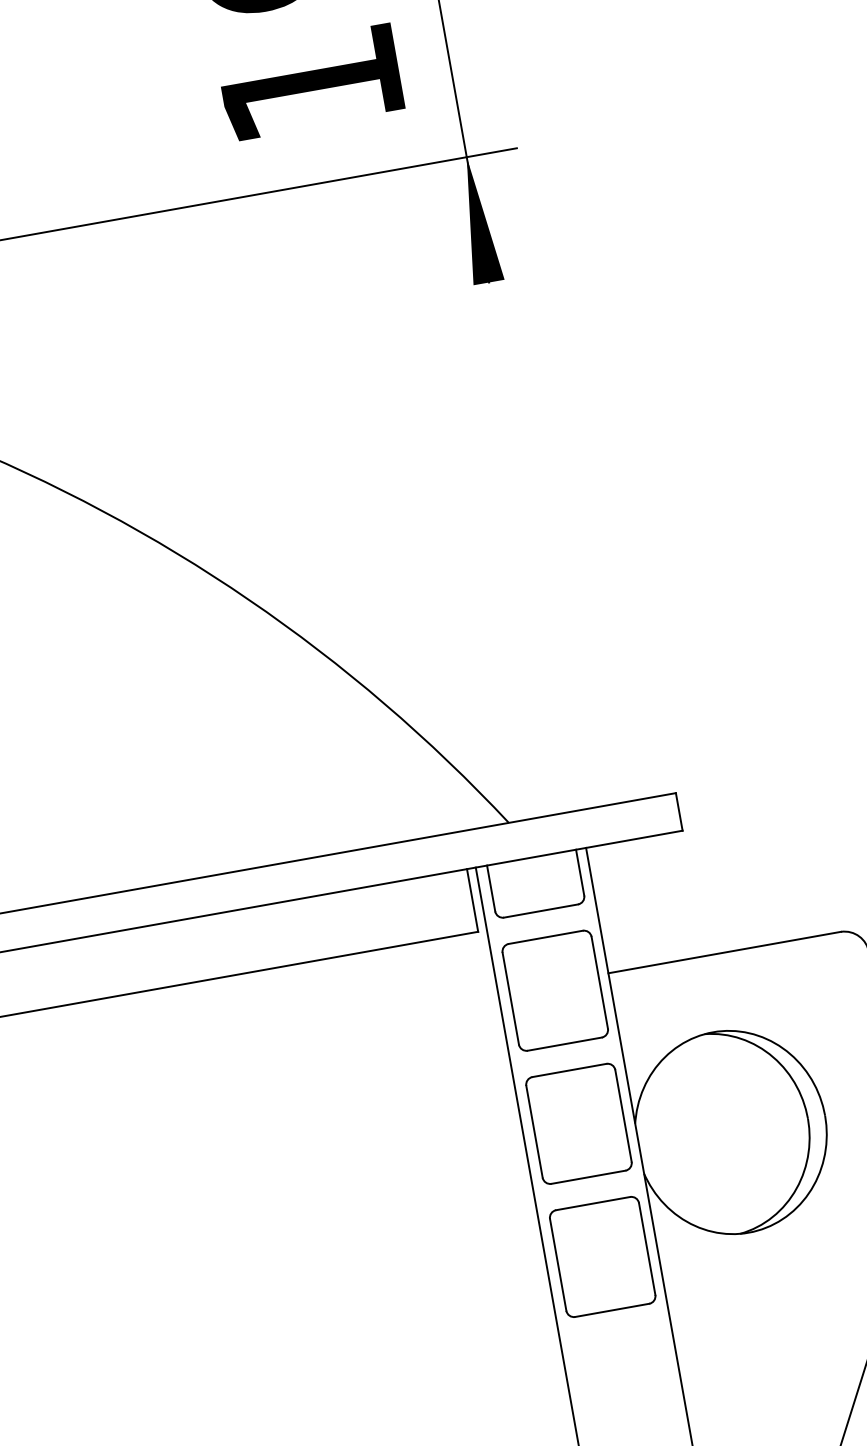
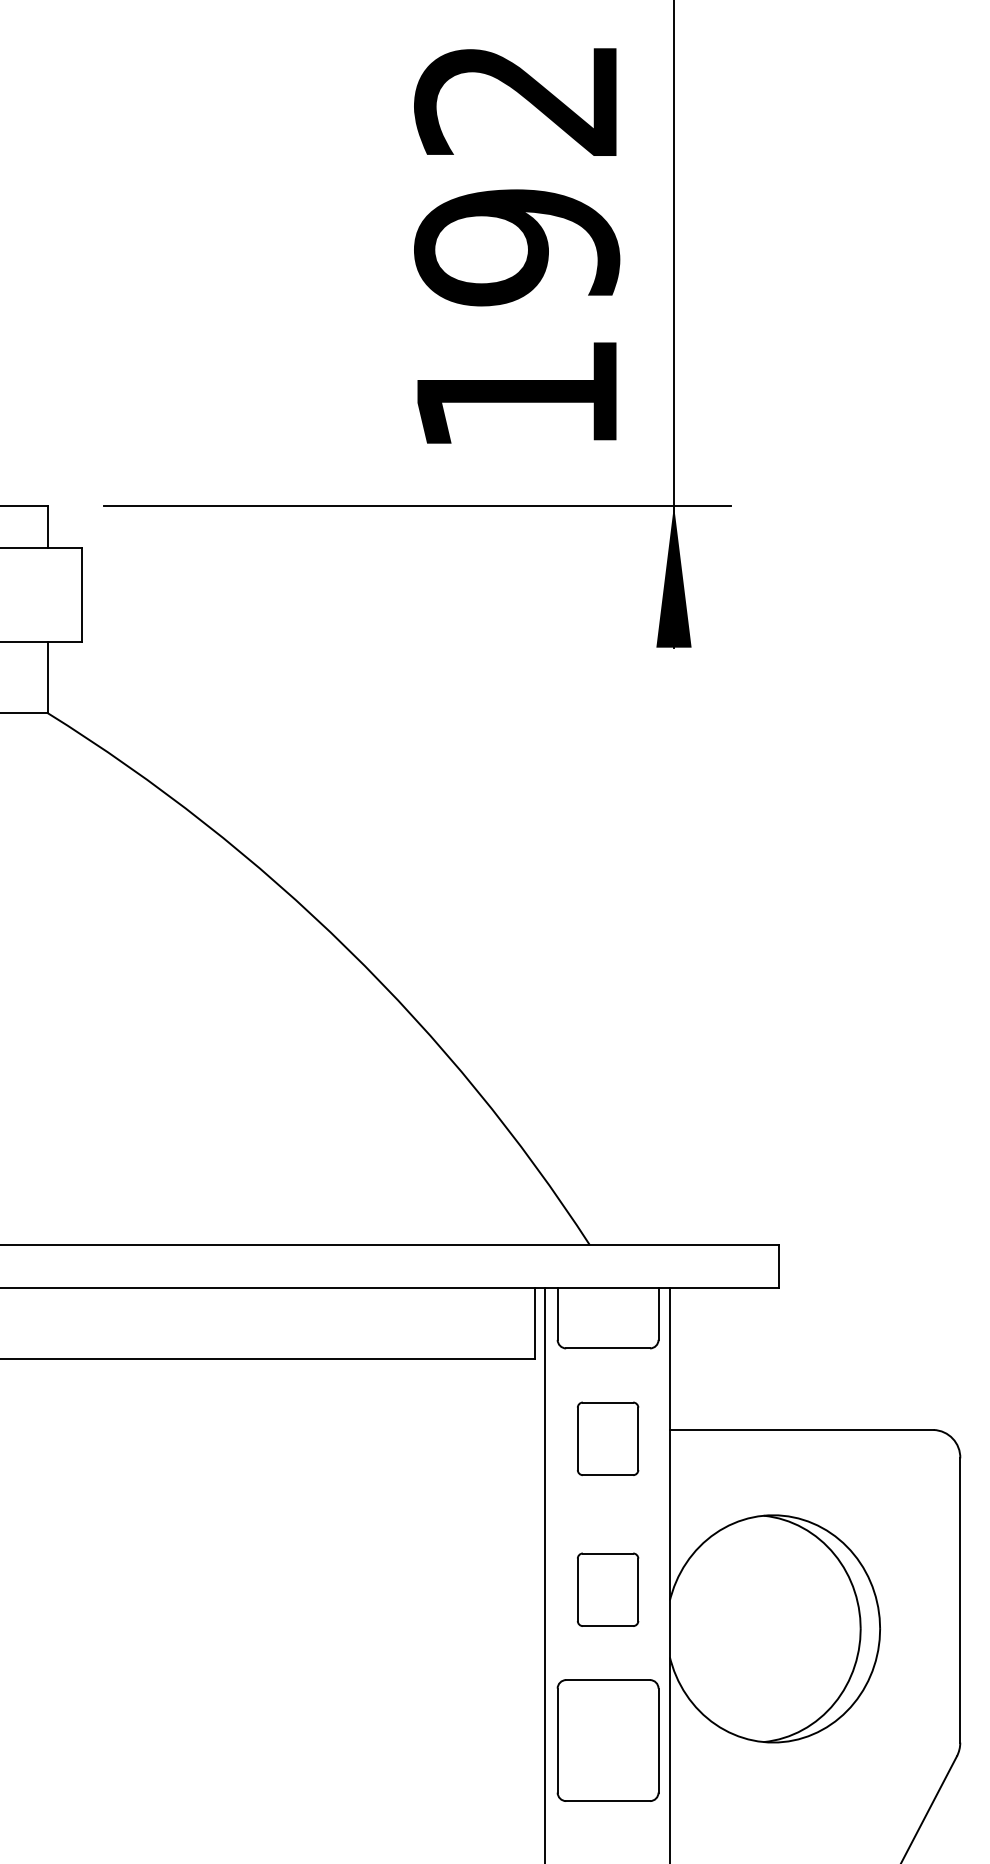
part: (554, 990) -> (607, 1438), size x0.6
part: (578, 1123) -> (607, 1589), size x0.6

